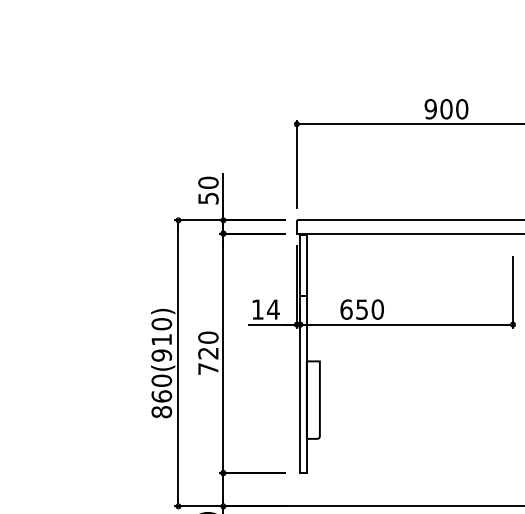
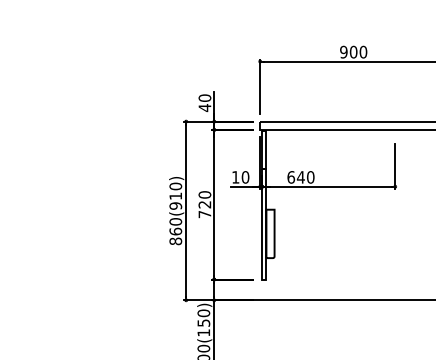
text: (207, 199) -> (204, 108), 50 -> 40
text: (273, 309) -> (245, 177), 14 -> 10
text: (361, 309) -> (300, 177), 650 -> 640

